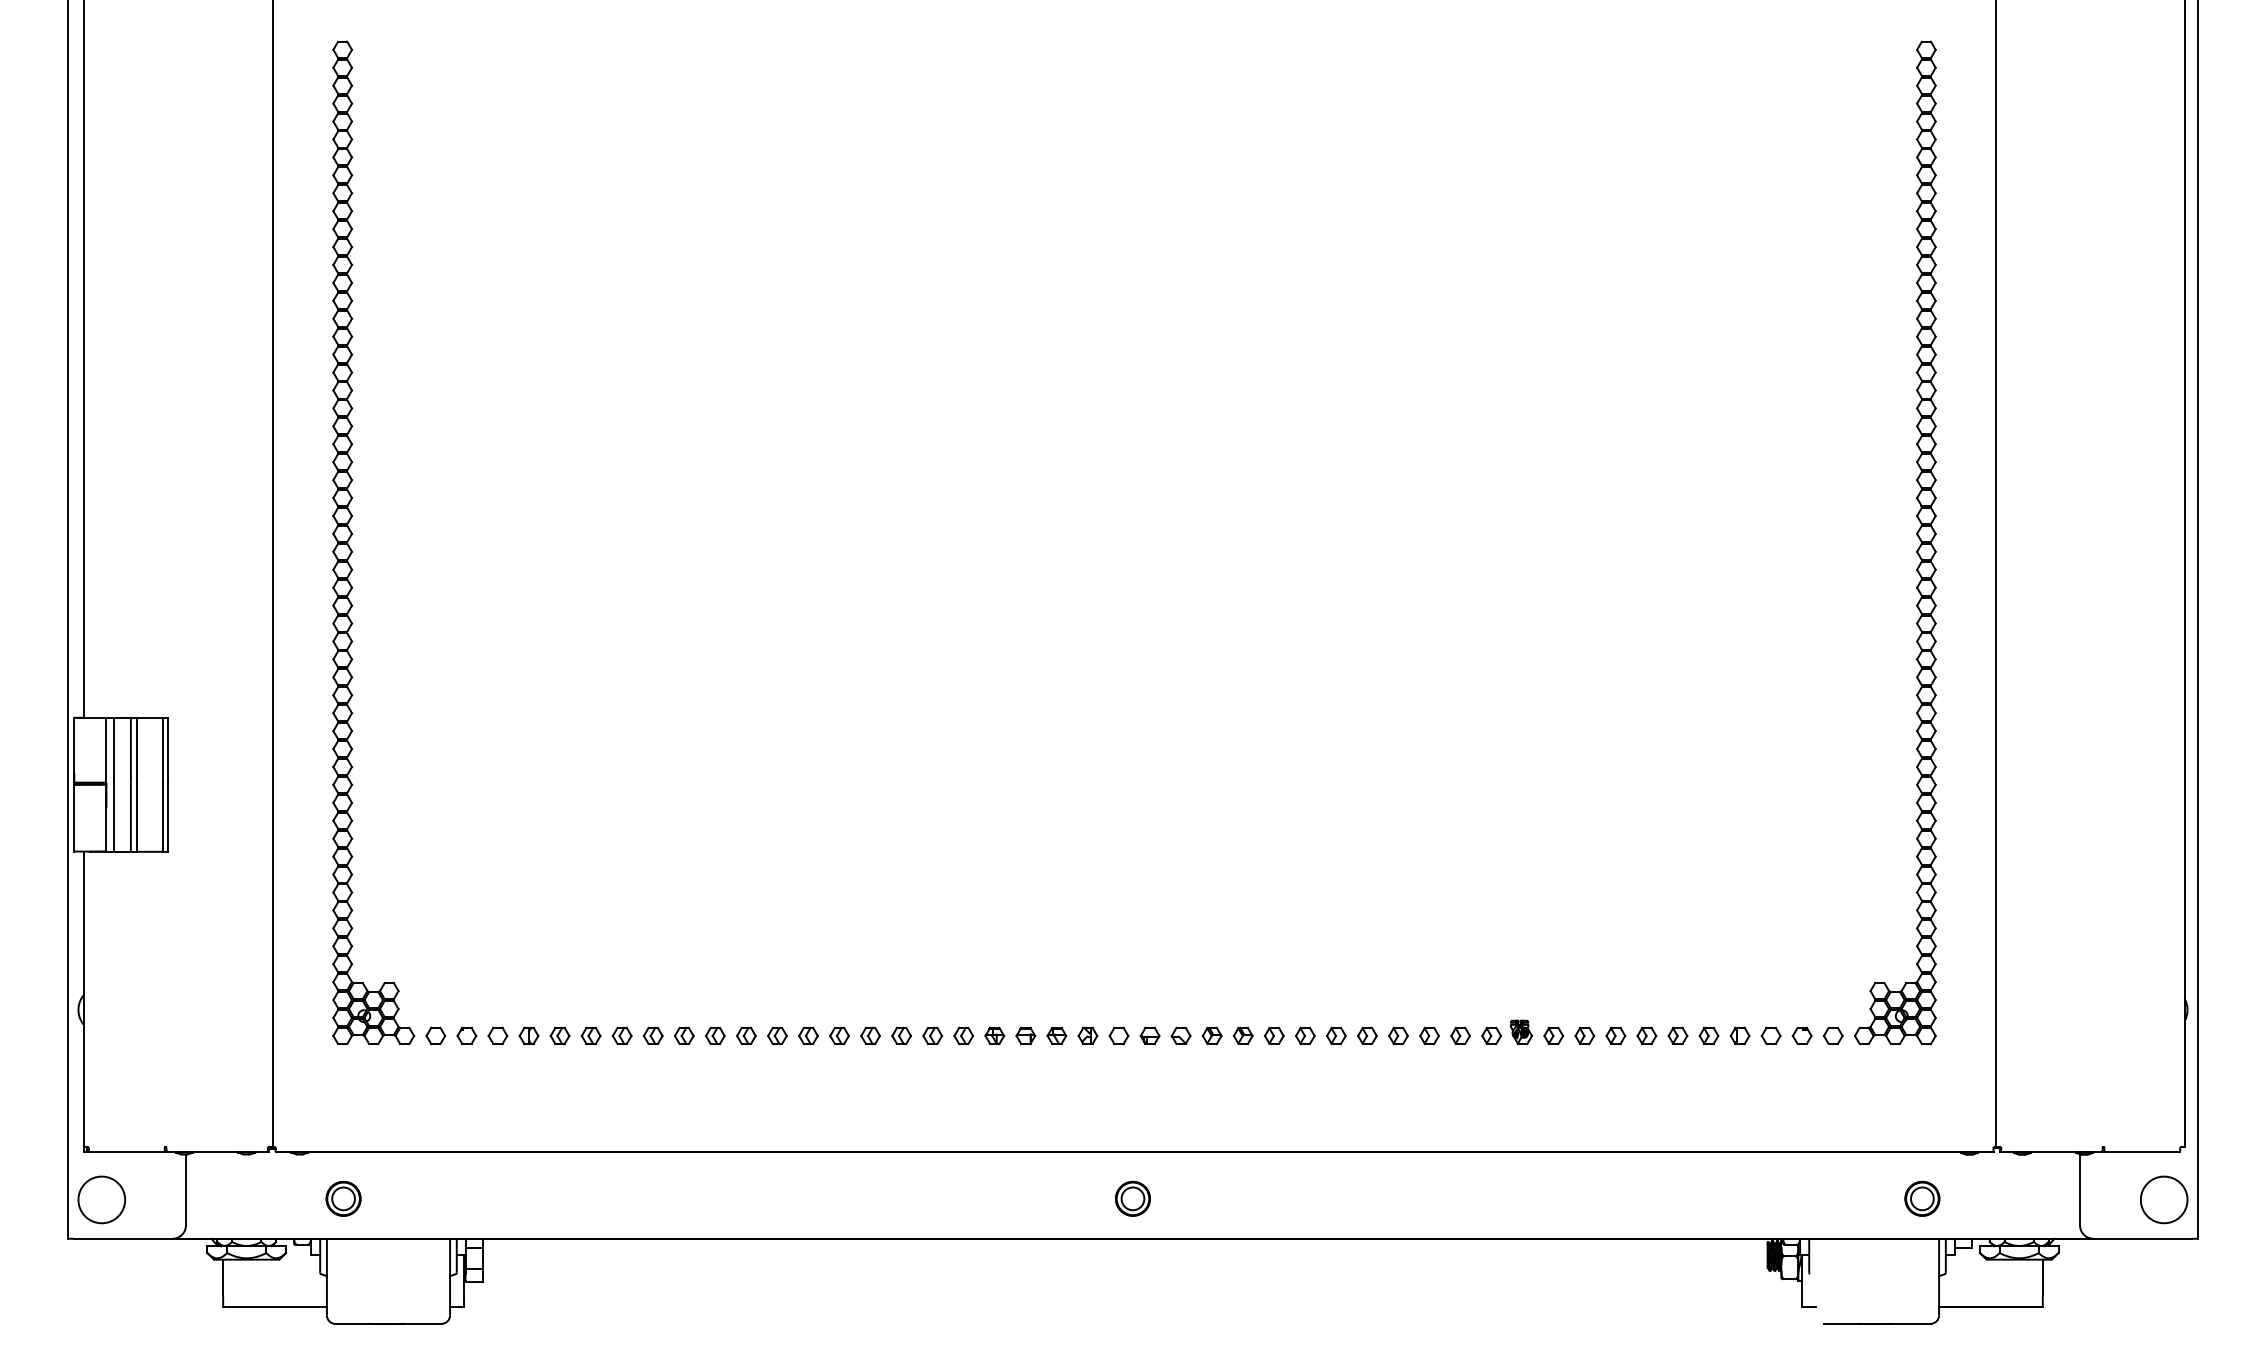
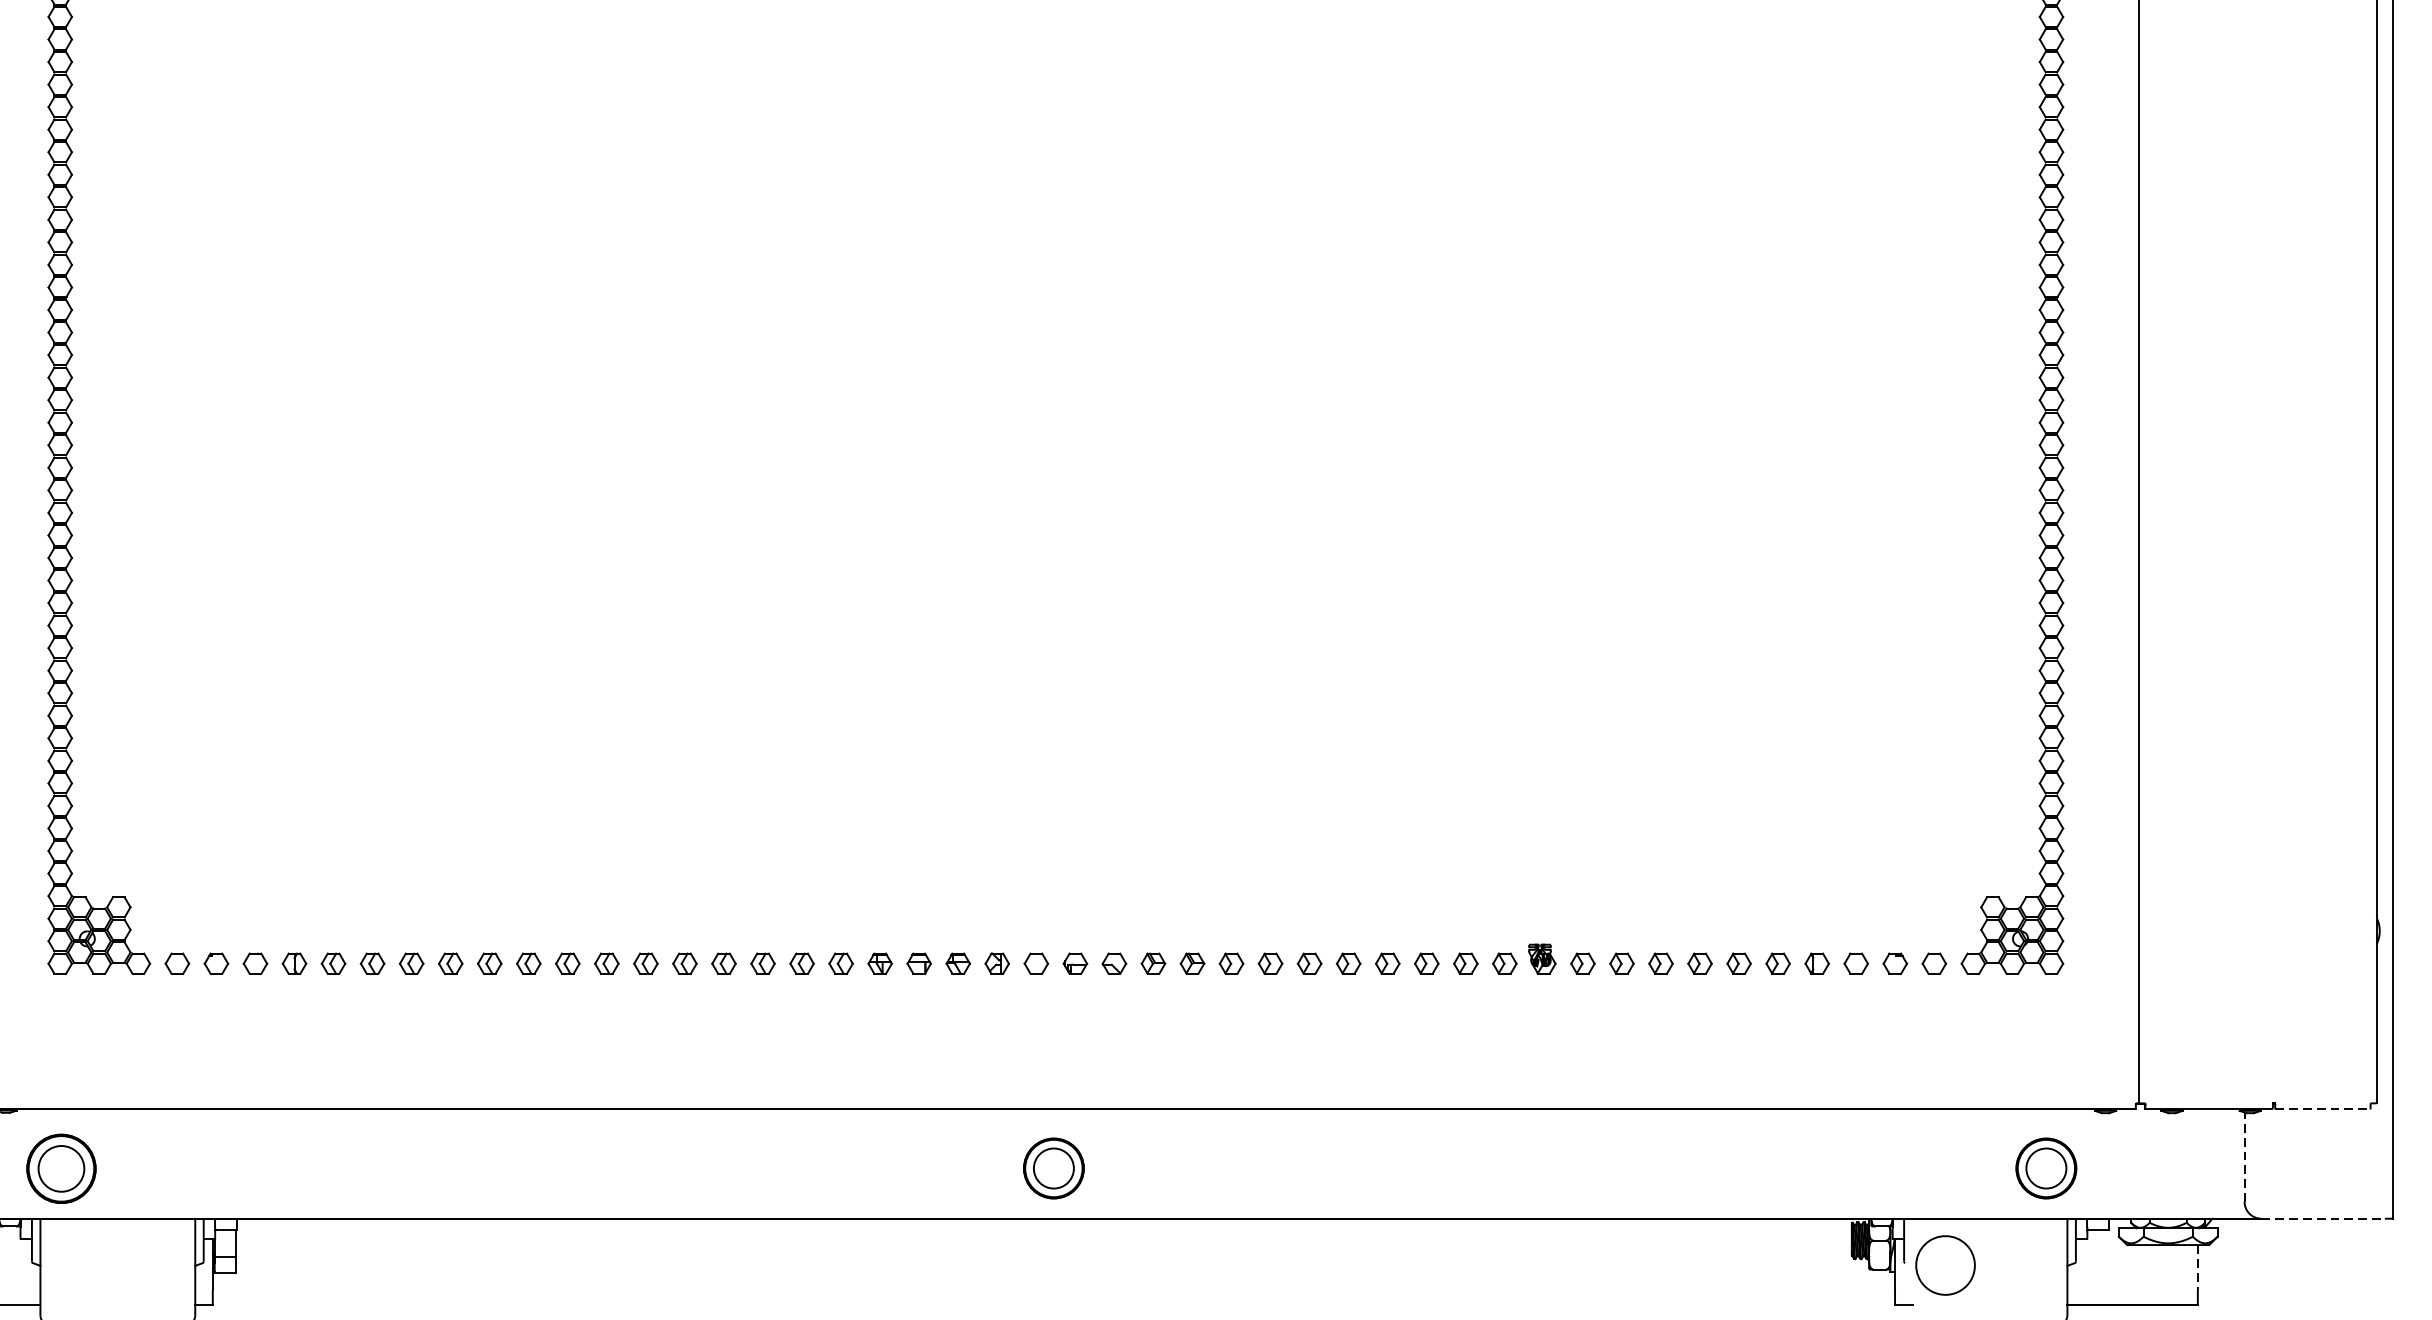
line: (2142, 1151) -> (2323, 1109), solid -> dashed
line: (2080, 1189) -> (2245, 1156), solid -> dashed
part: (343, 1198) -> (61, 1168), size x1.6
part: (1132, 1198) -> (1053, 1168), size x1.4
part: (1922, 1198) -> (2046, 1168), size x1.4
part: (2164, 1199) -> (1945, 1264), moved
line: (2142, 1238) -> (2323, 1218), solid -> dashed
line: (2042, 1277) -> (2197, 1267), solid -> dashed

